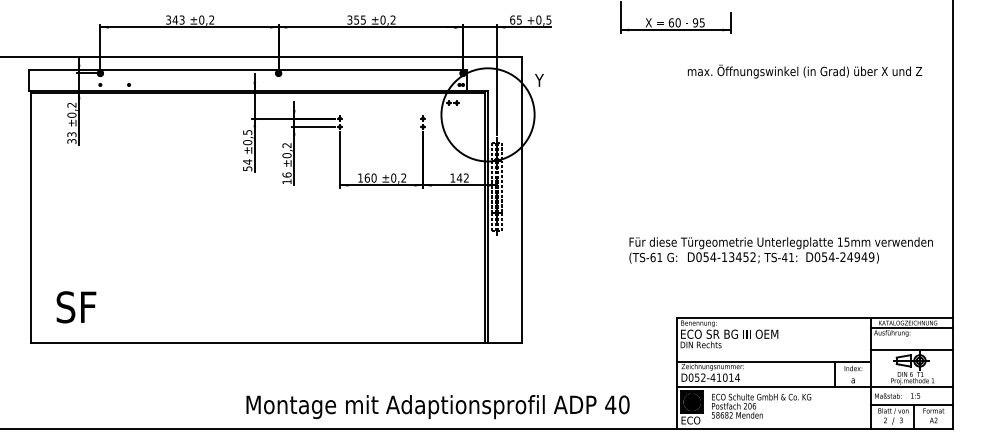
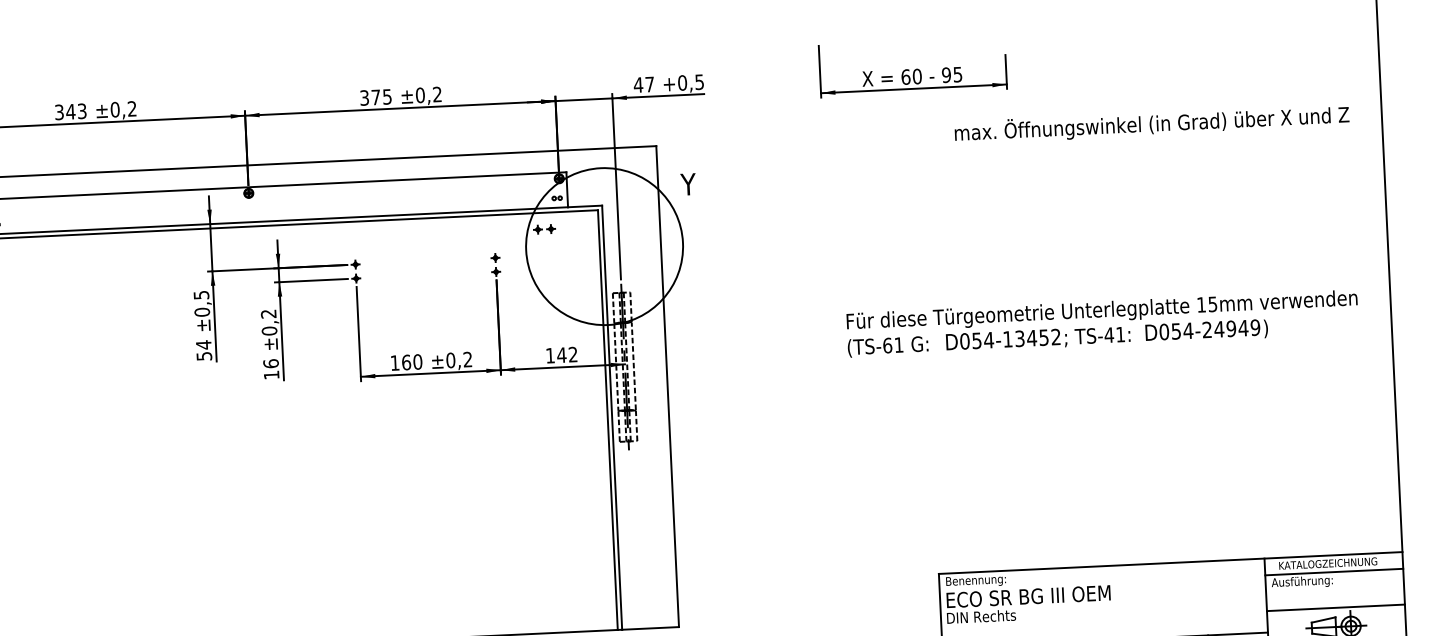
text: (356, 19) -> (375, 96), 355 -> 375
text: (515, 19) -> (643, 83), 65 -> 47
text: (805, 71) -> (1152, 123), moved
text: (780, 250) -> (1101, 323), moved

